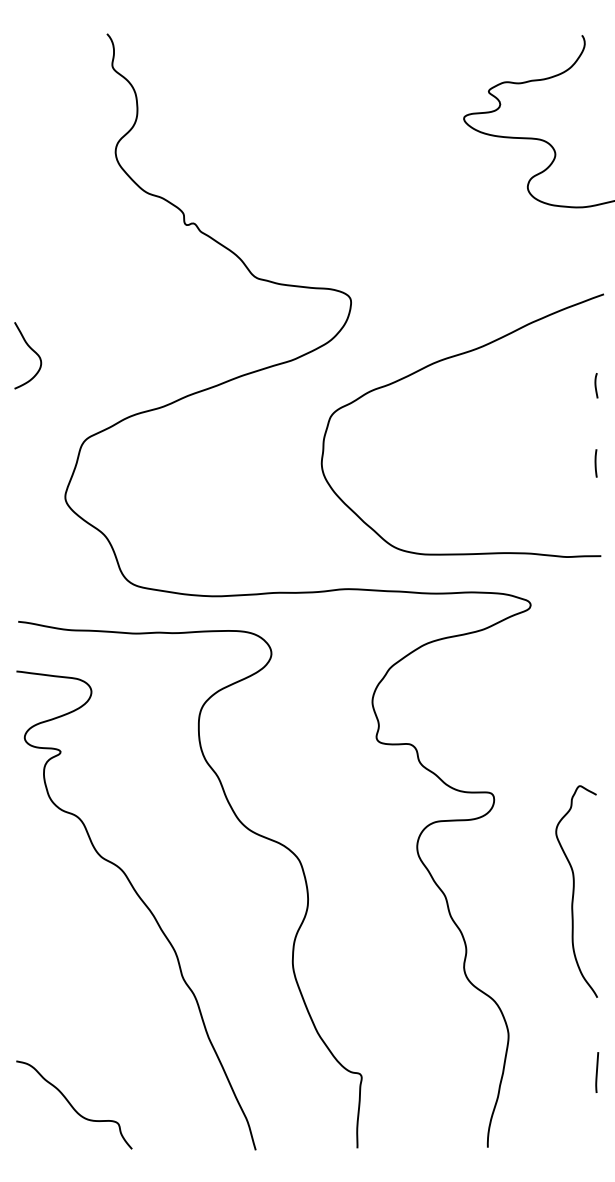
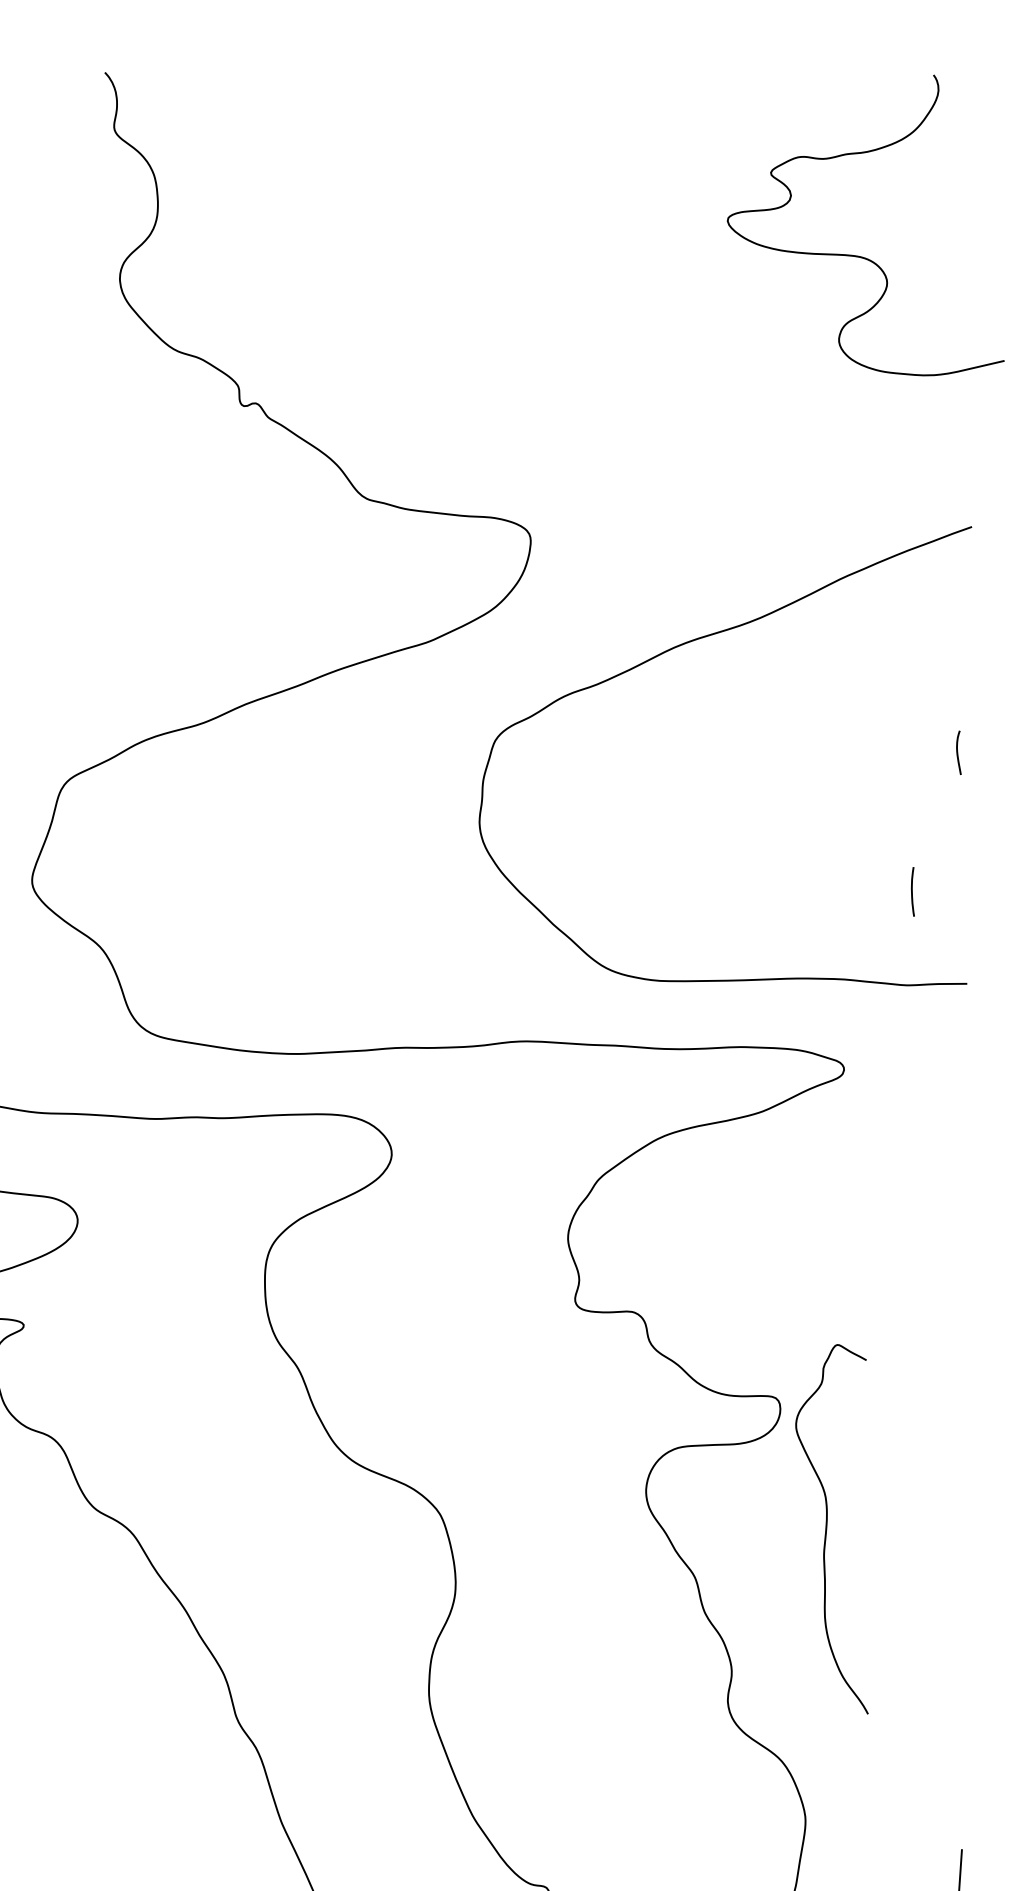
curve: (596, 385) -> (958, 752), moved
line: (595, 463) -> (911, 891), moved
curve: (574, 891) -> (828, 1528), moved

